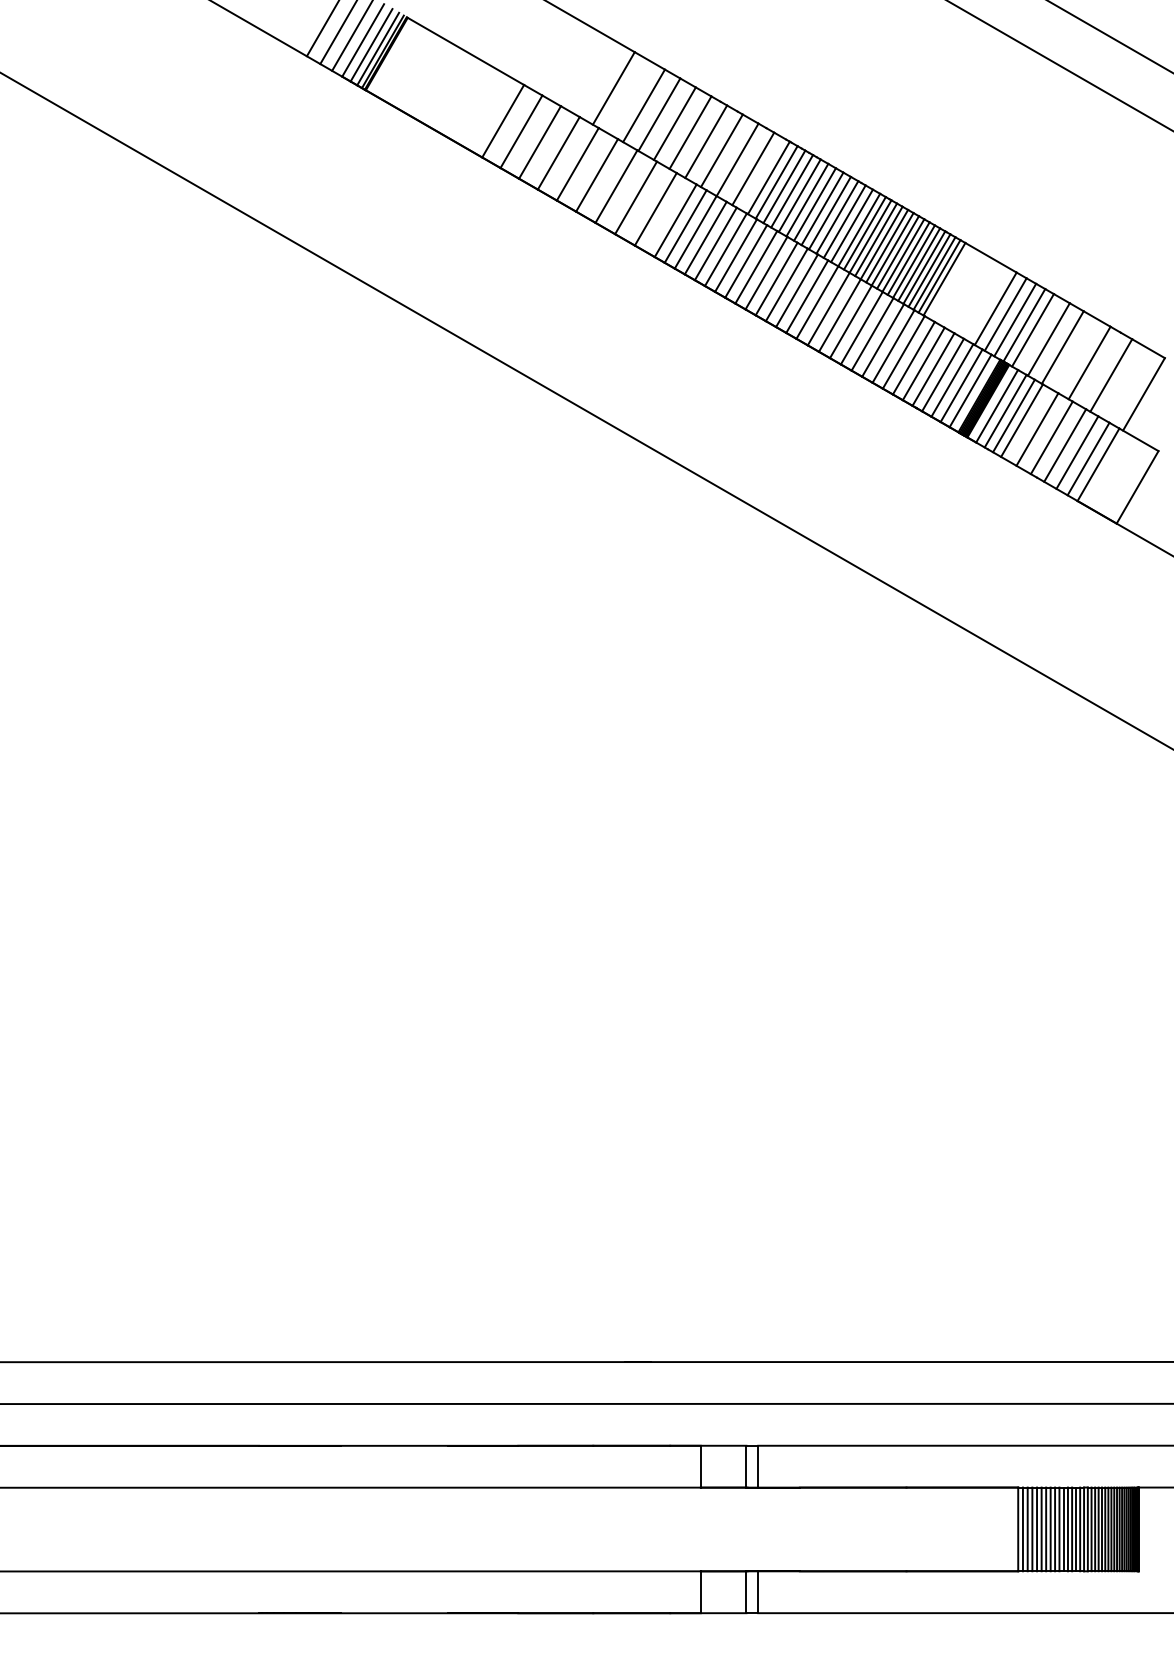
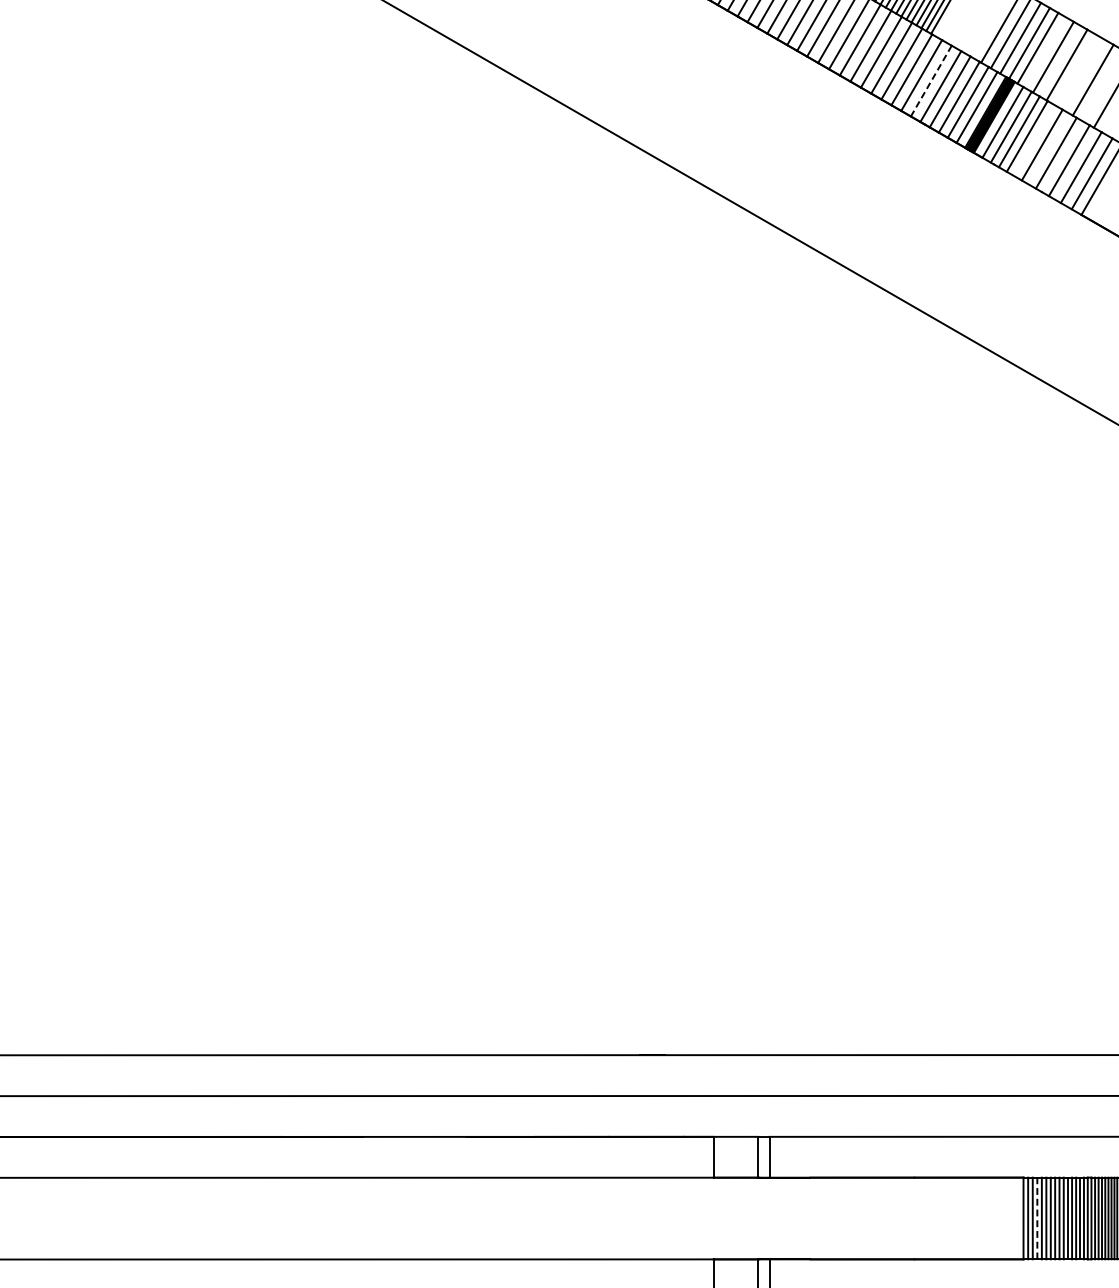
line: (923, 363) -> (931, 80), solid -> dashed
line: (1032, 1529) -> (1037, 1218), solid -> dashed

